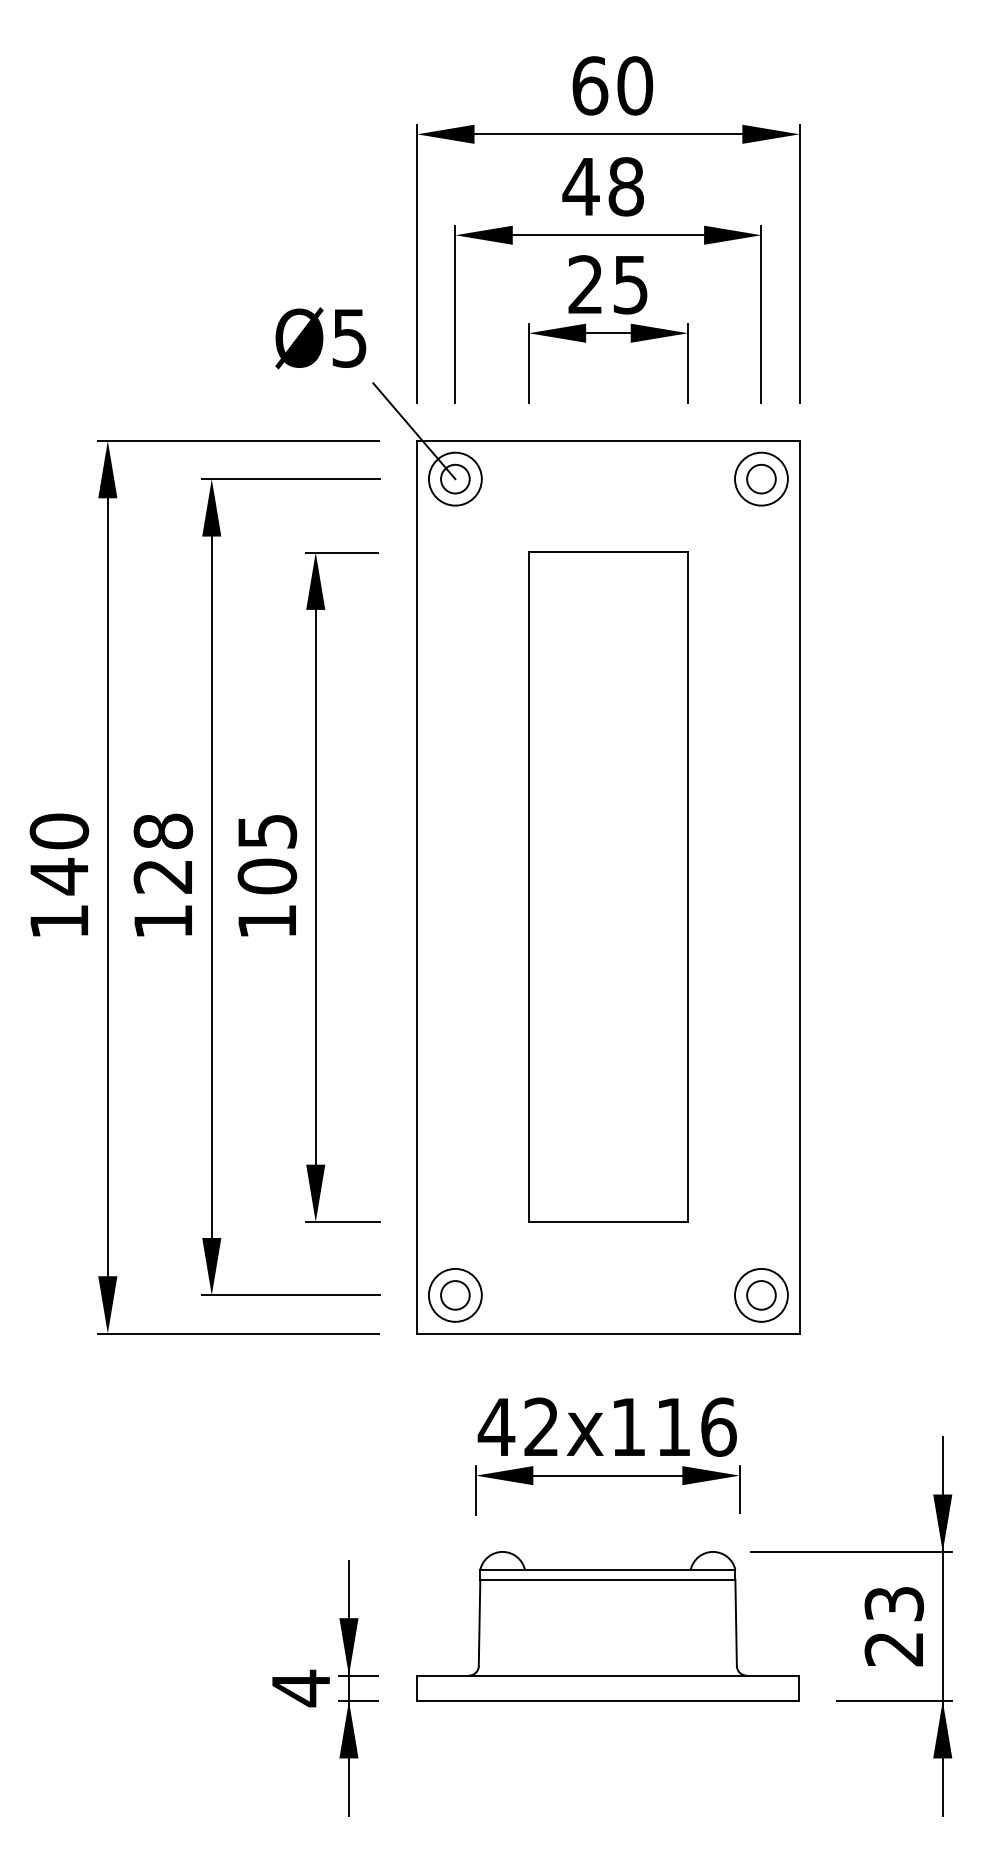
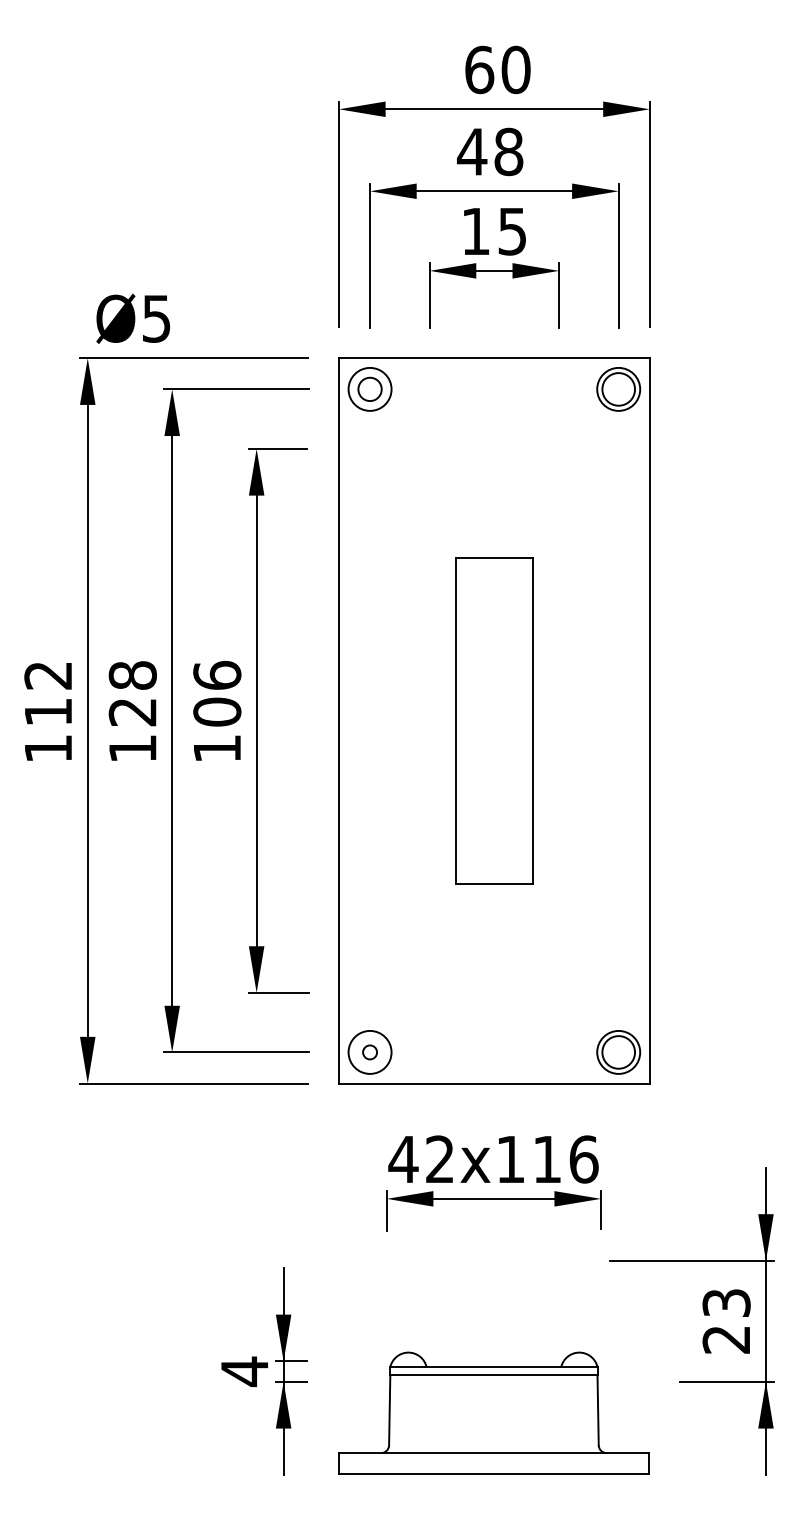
text: (584, 284) -> (474, 231), 25 -> 15
text: (320, 338) -> (132, 319), moved
line: (414, 431) -> (336, 350), removed
circle: (761, 478) -> (618, 388), size x1.4
text: (267, 830) -> (217, 674), 105 -> 106
text: (59, 854) -> (48, 694), 140 -> 112
part: (608, 886) -> (494, 720), size x0.6
circle: (455, 1295) -> (370, 1052), size x0.6
circle: (761, 1295) -> (618, 1052), size x1.4
part: (607, 1626) -> (493, 1413), moved

